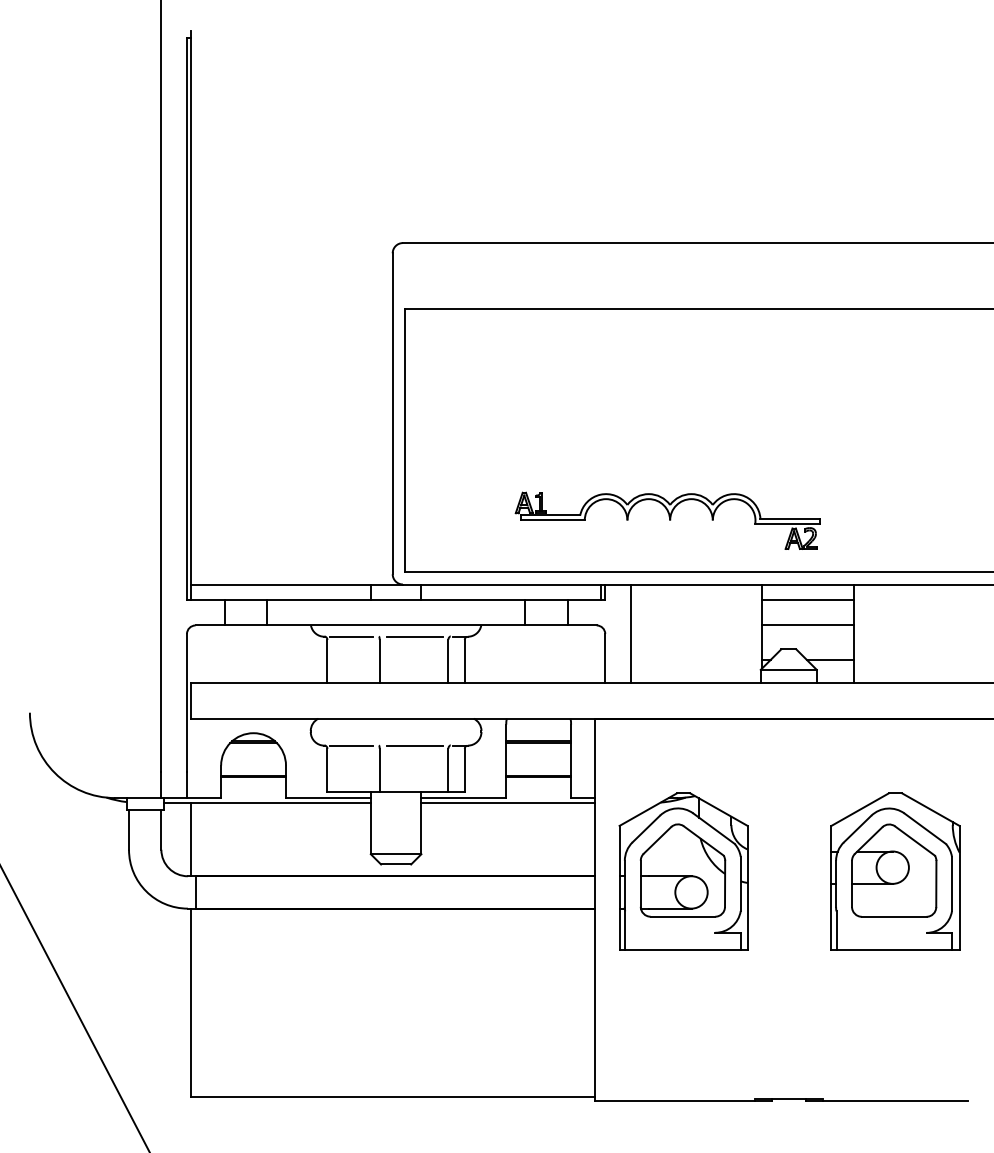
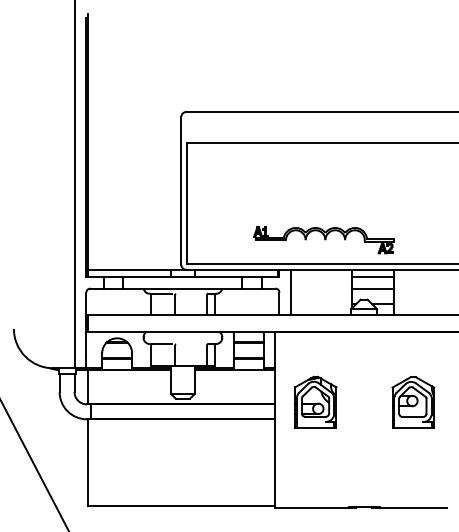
part: (665, 521) -> (323, 240), moved
line: (414, 636) -> (191, 293), removed
line: (414, 746) -> (191, 344), removed
part: (683, 870) -> (315, 401), size x0.7
part: (893, 872) -> (412, 402), size x0.7

